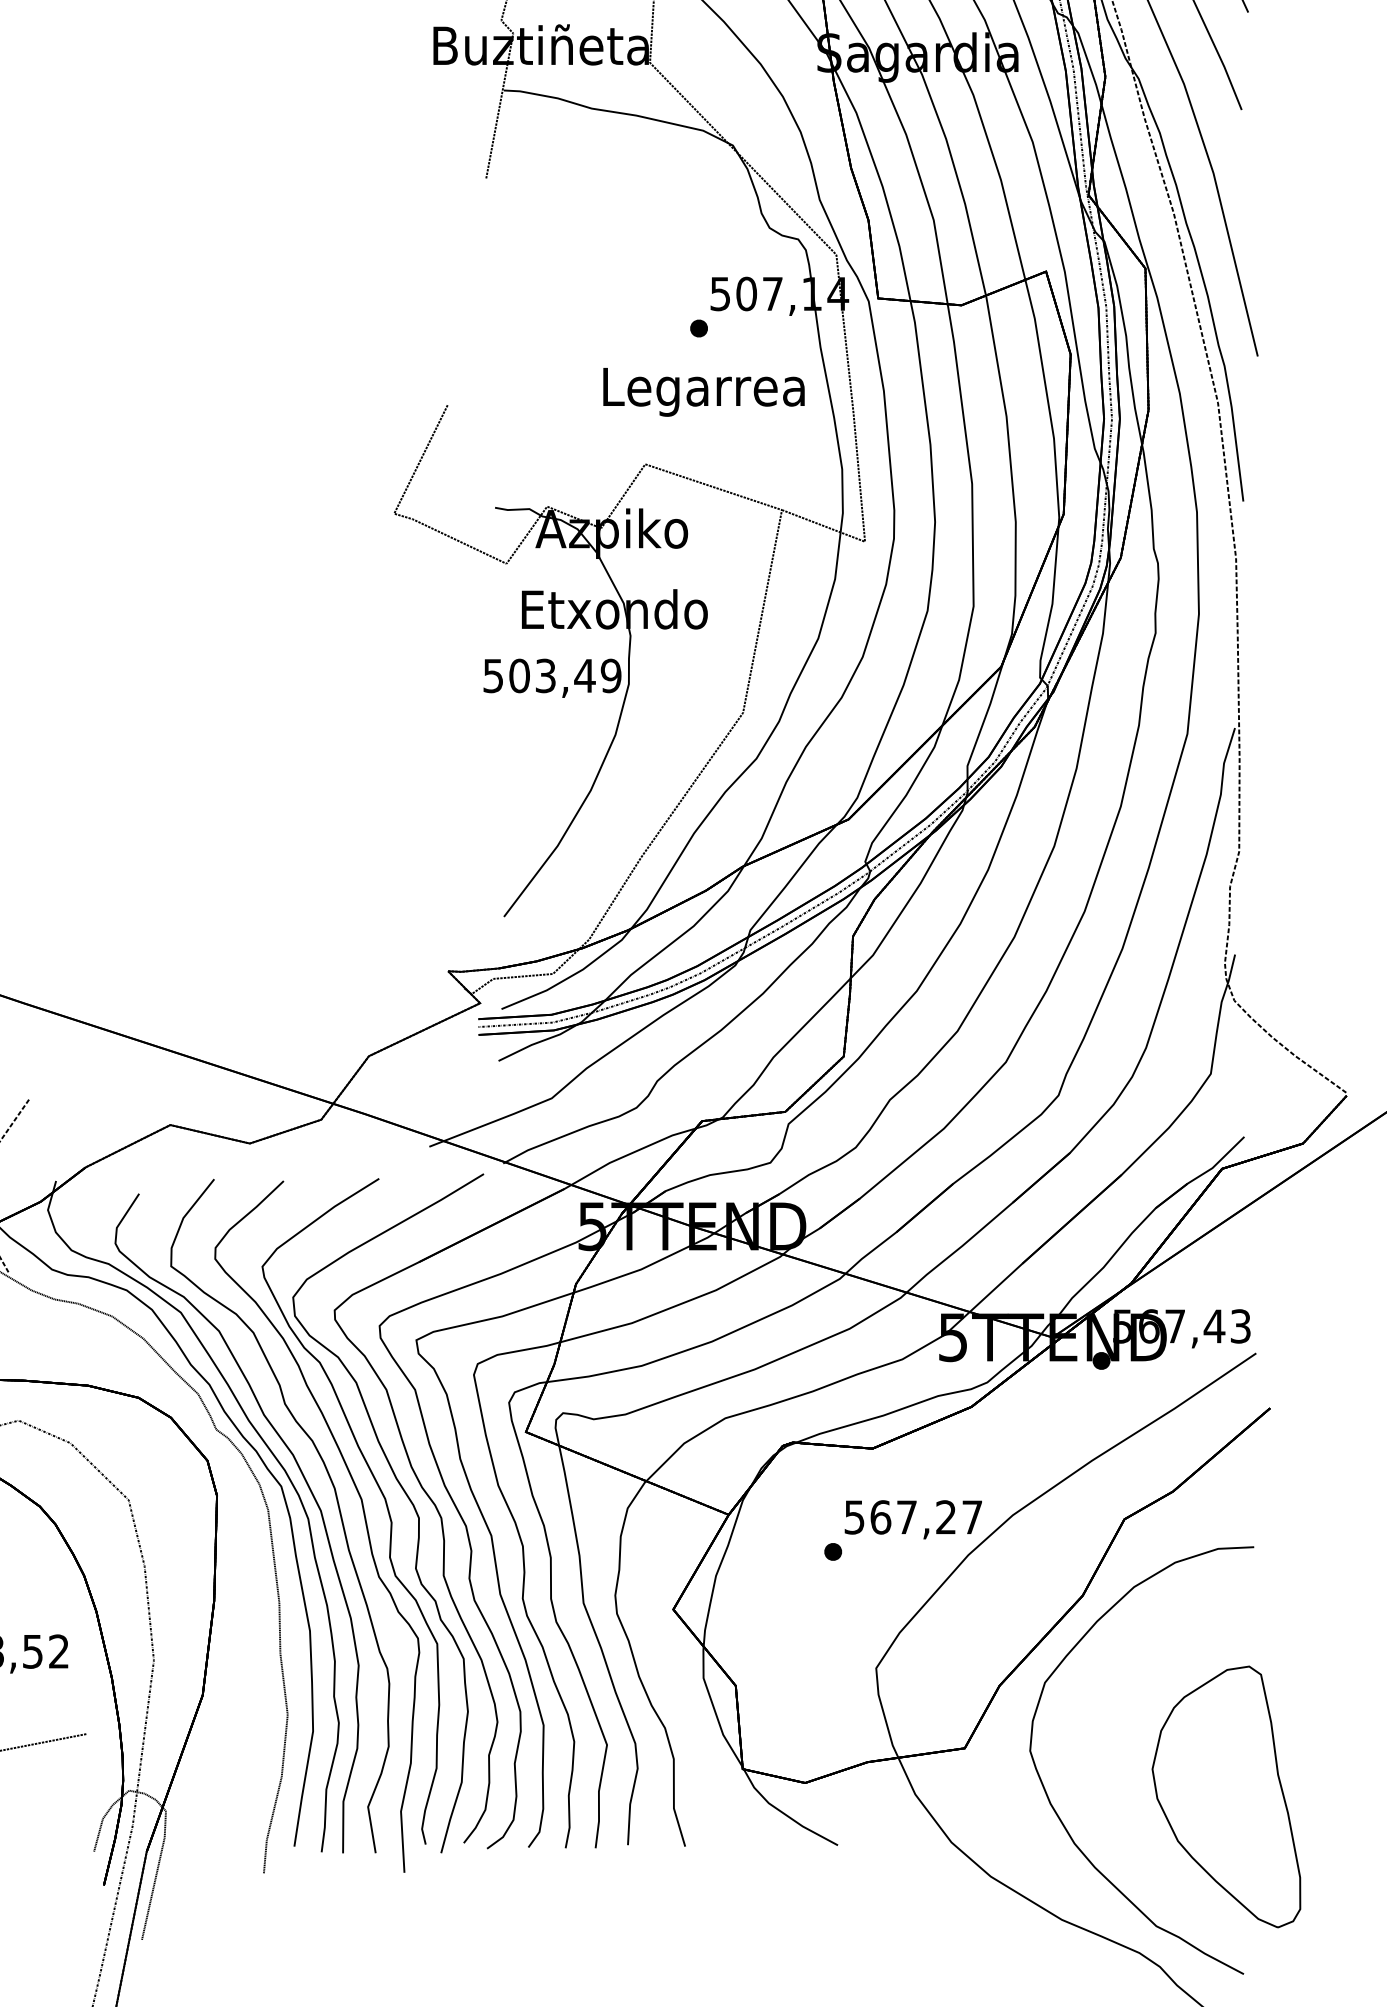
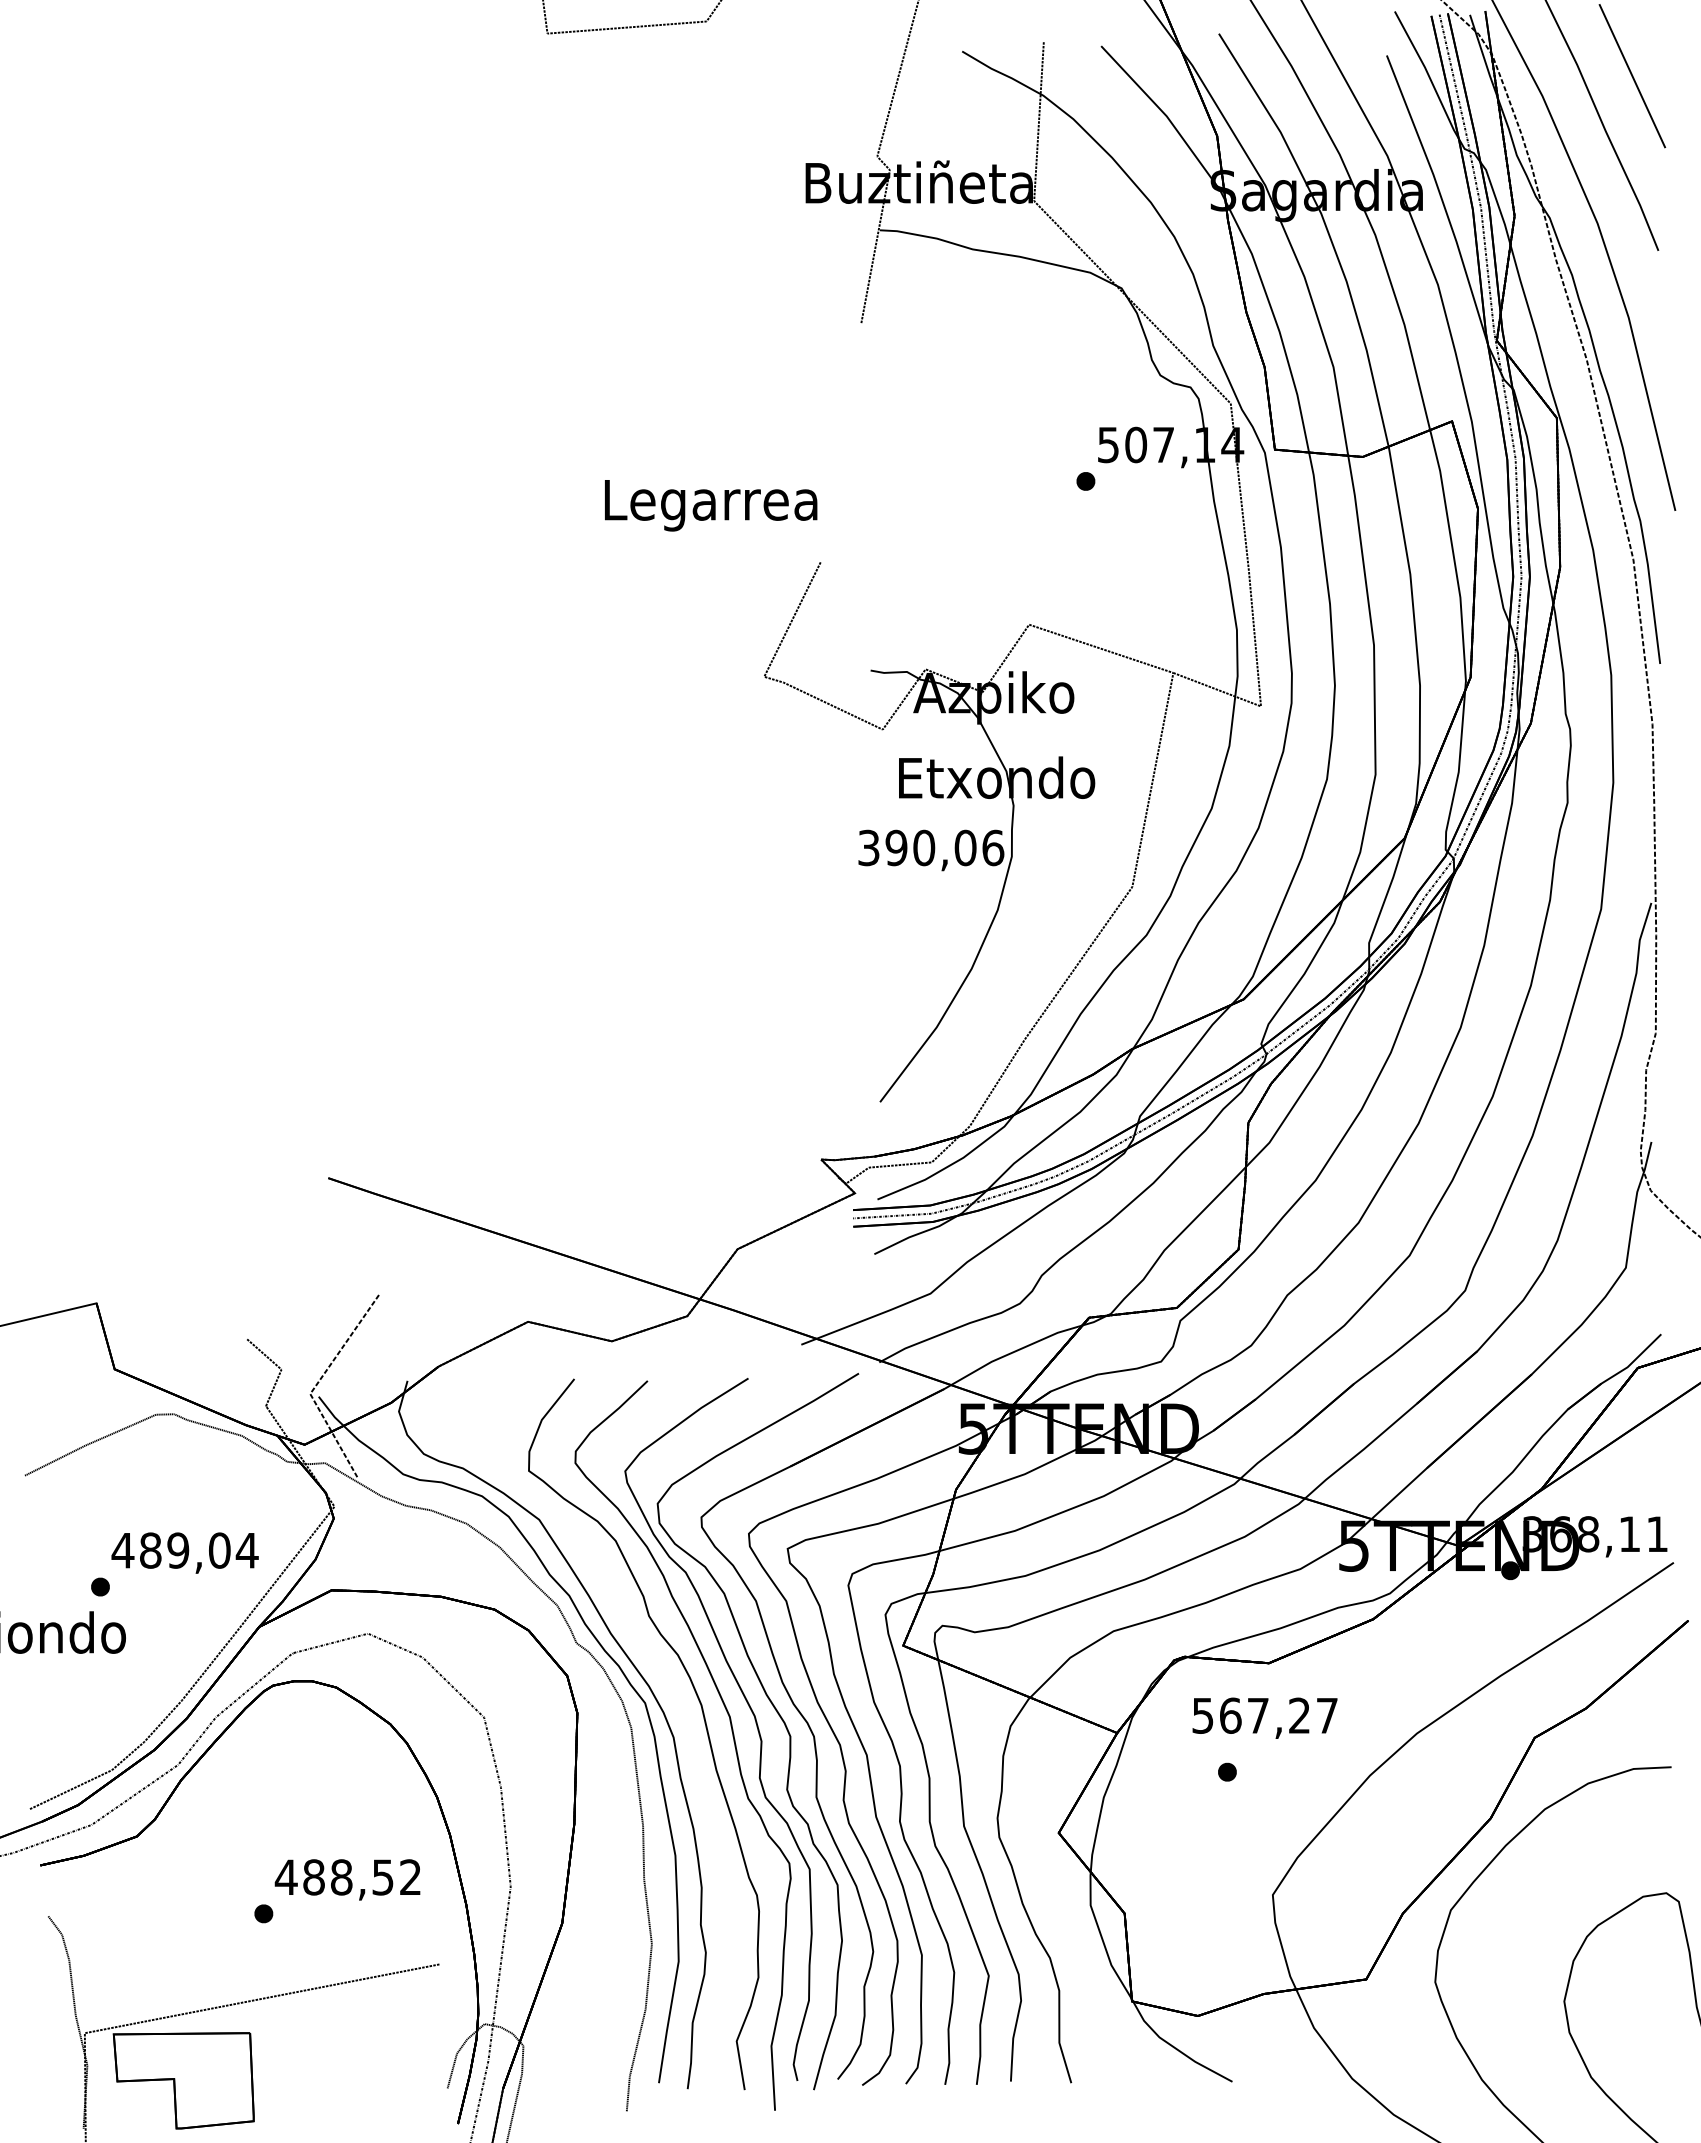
text: (704, 392) -> (711, 505), moved
text: (552, 675) -> (931, 847), 503,49 -> 390,06
text: (1182, 1326) -> (1595, 1534), 567,43 -> 368,11
curve: (308, 1487) -> (673, 1704), removed
text: (912, 1519) -> (1264, 1717), moved

